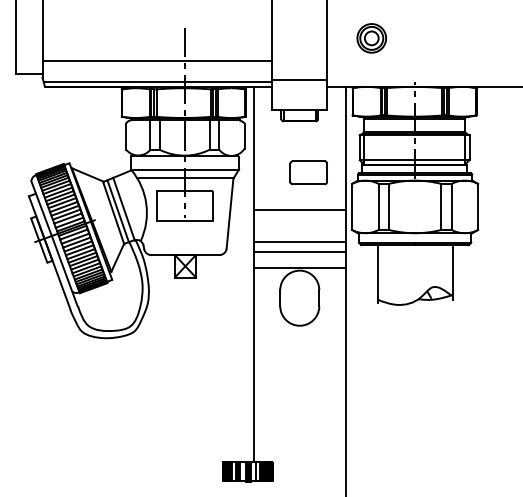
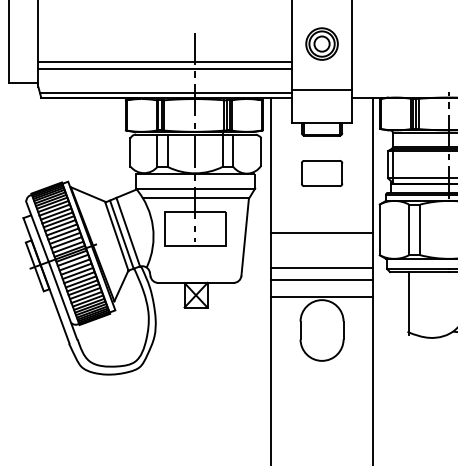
part: (371, 38) -> (321, 44), moved
line: (157, 54) -> (165, 61), added
part: (308, 172) -> (321, 173), moved

